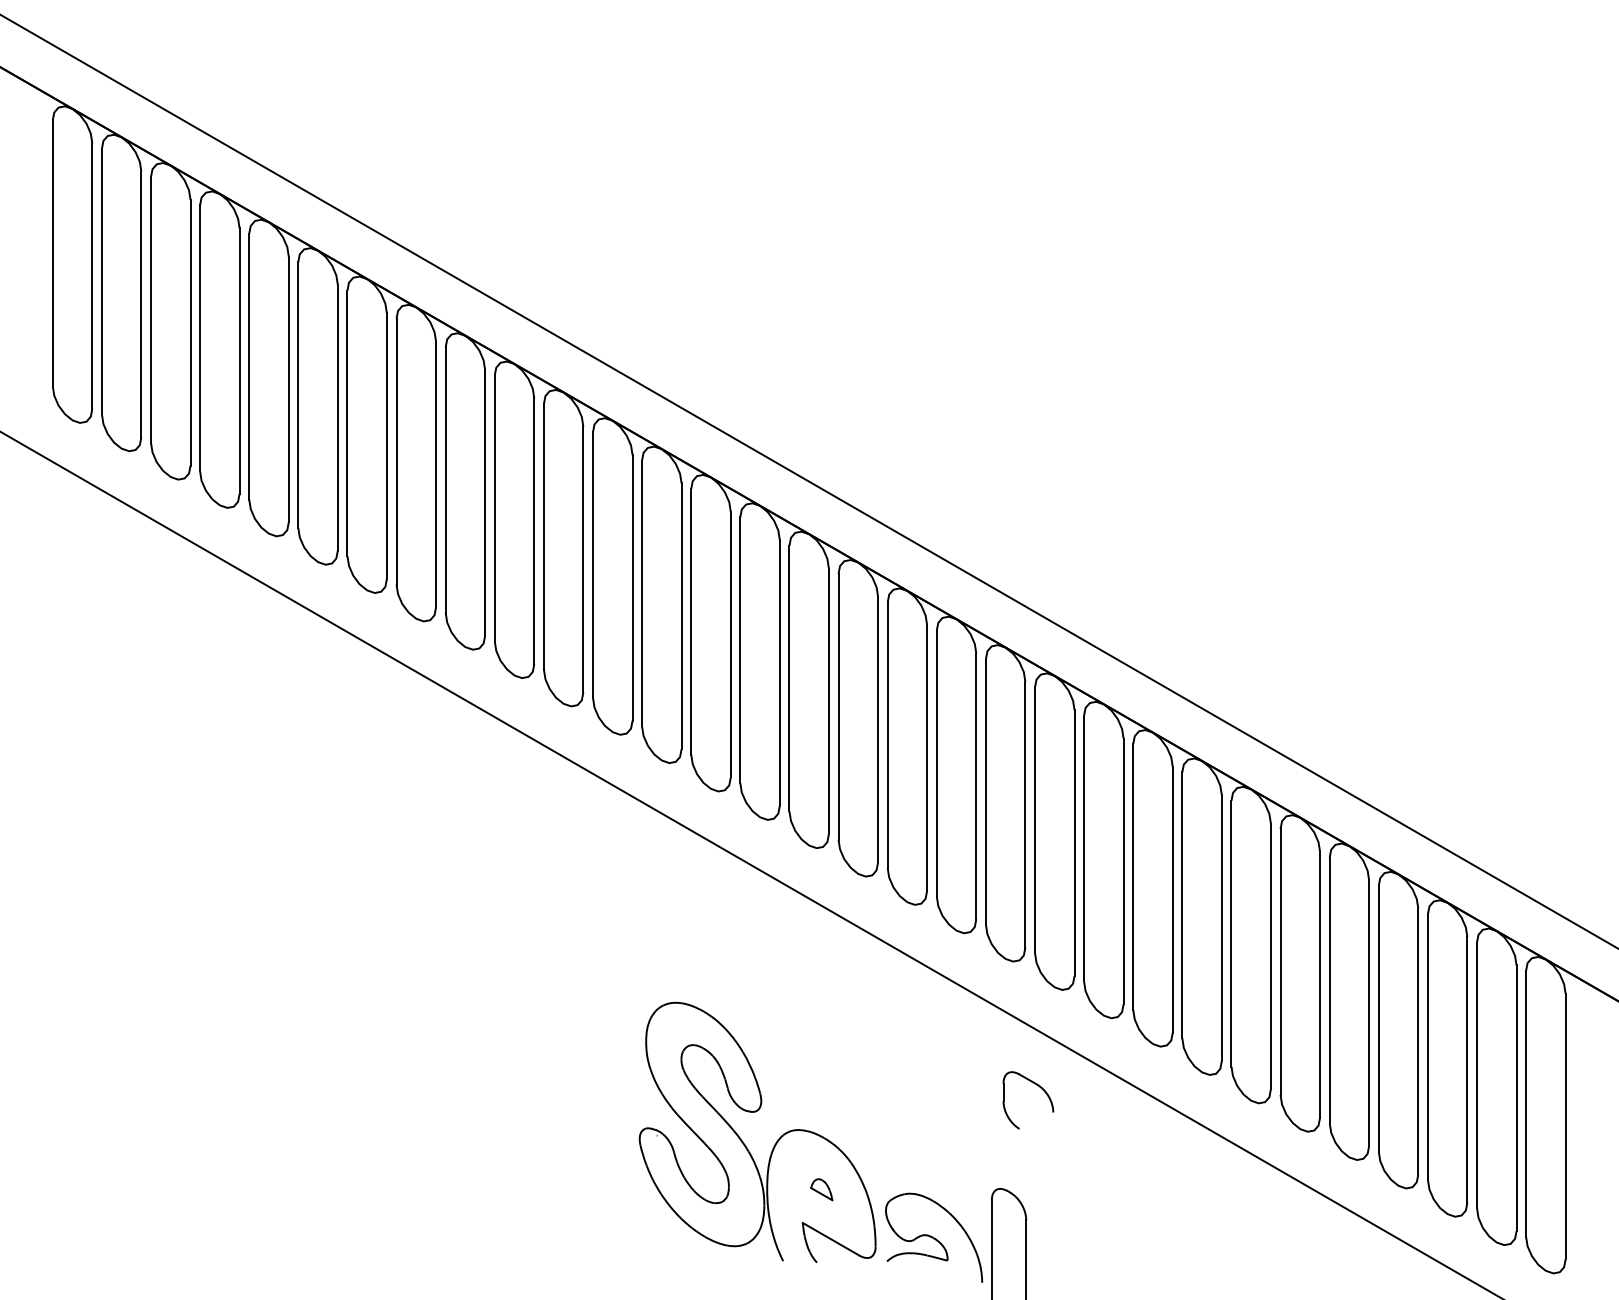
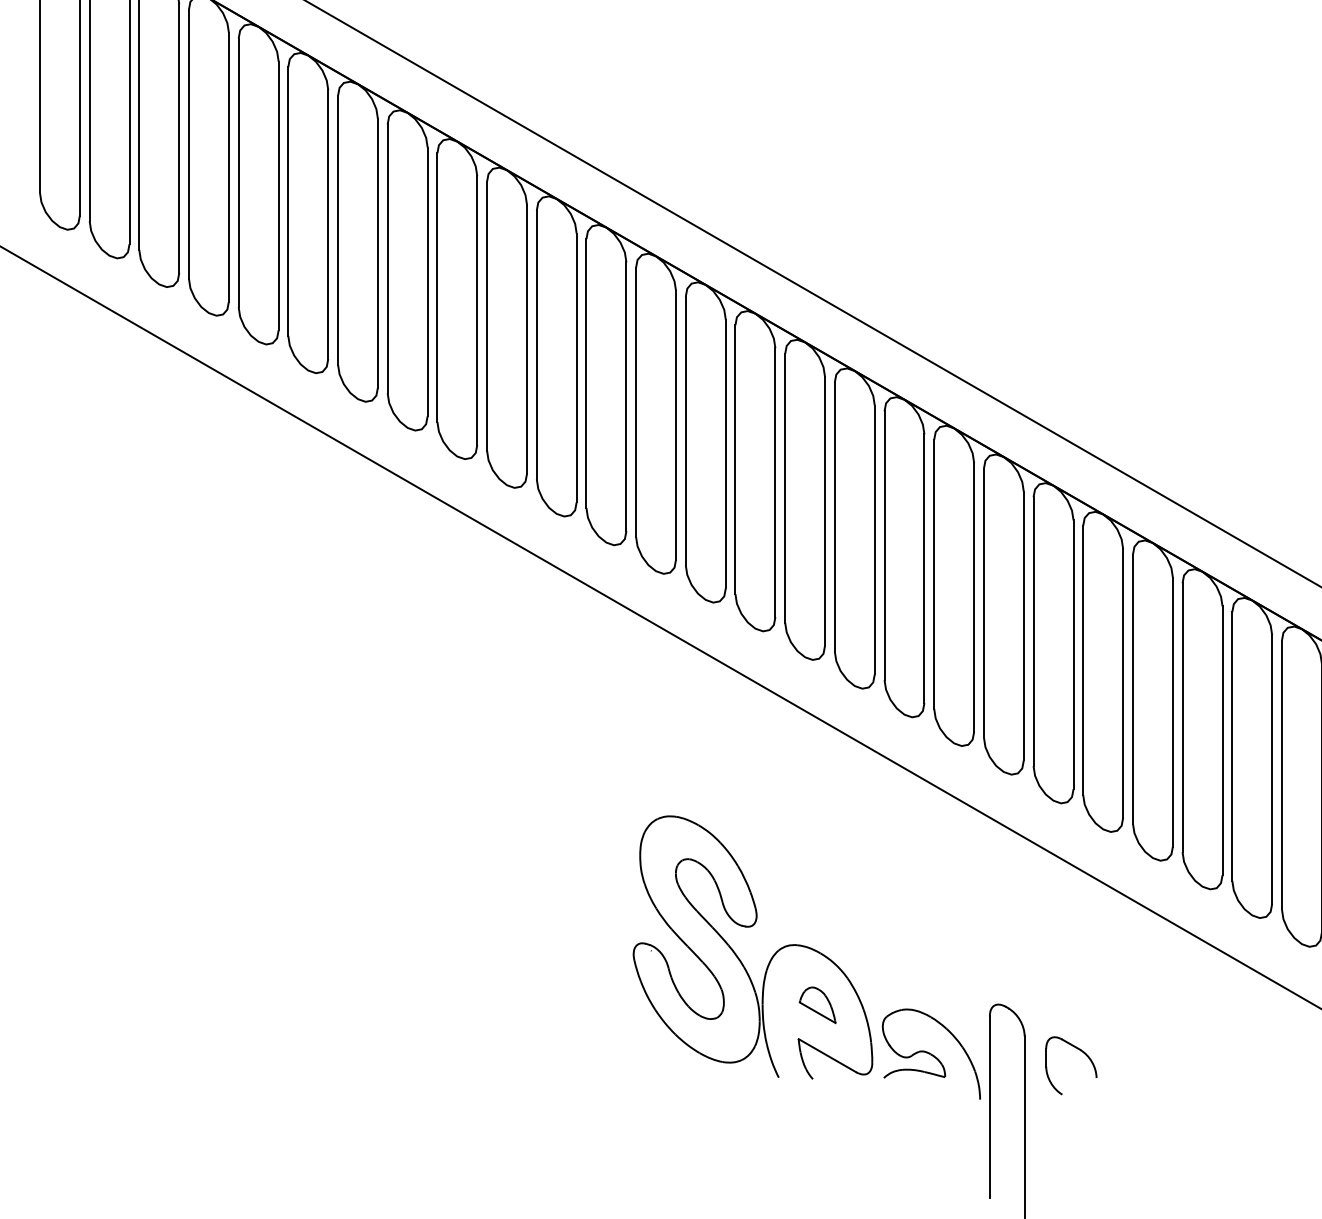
part: (1040, 1088) -> (1083, 1053), moved
part: (821, 1189) -> (817, 1005), size x1.67

